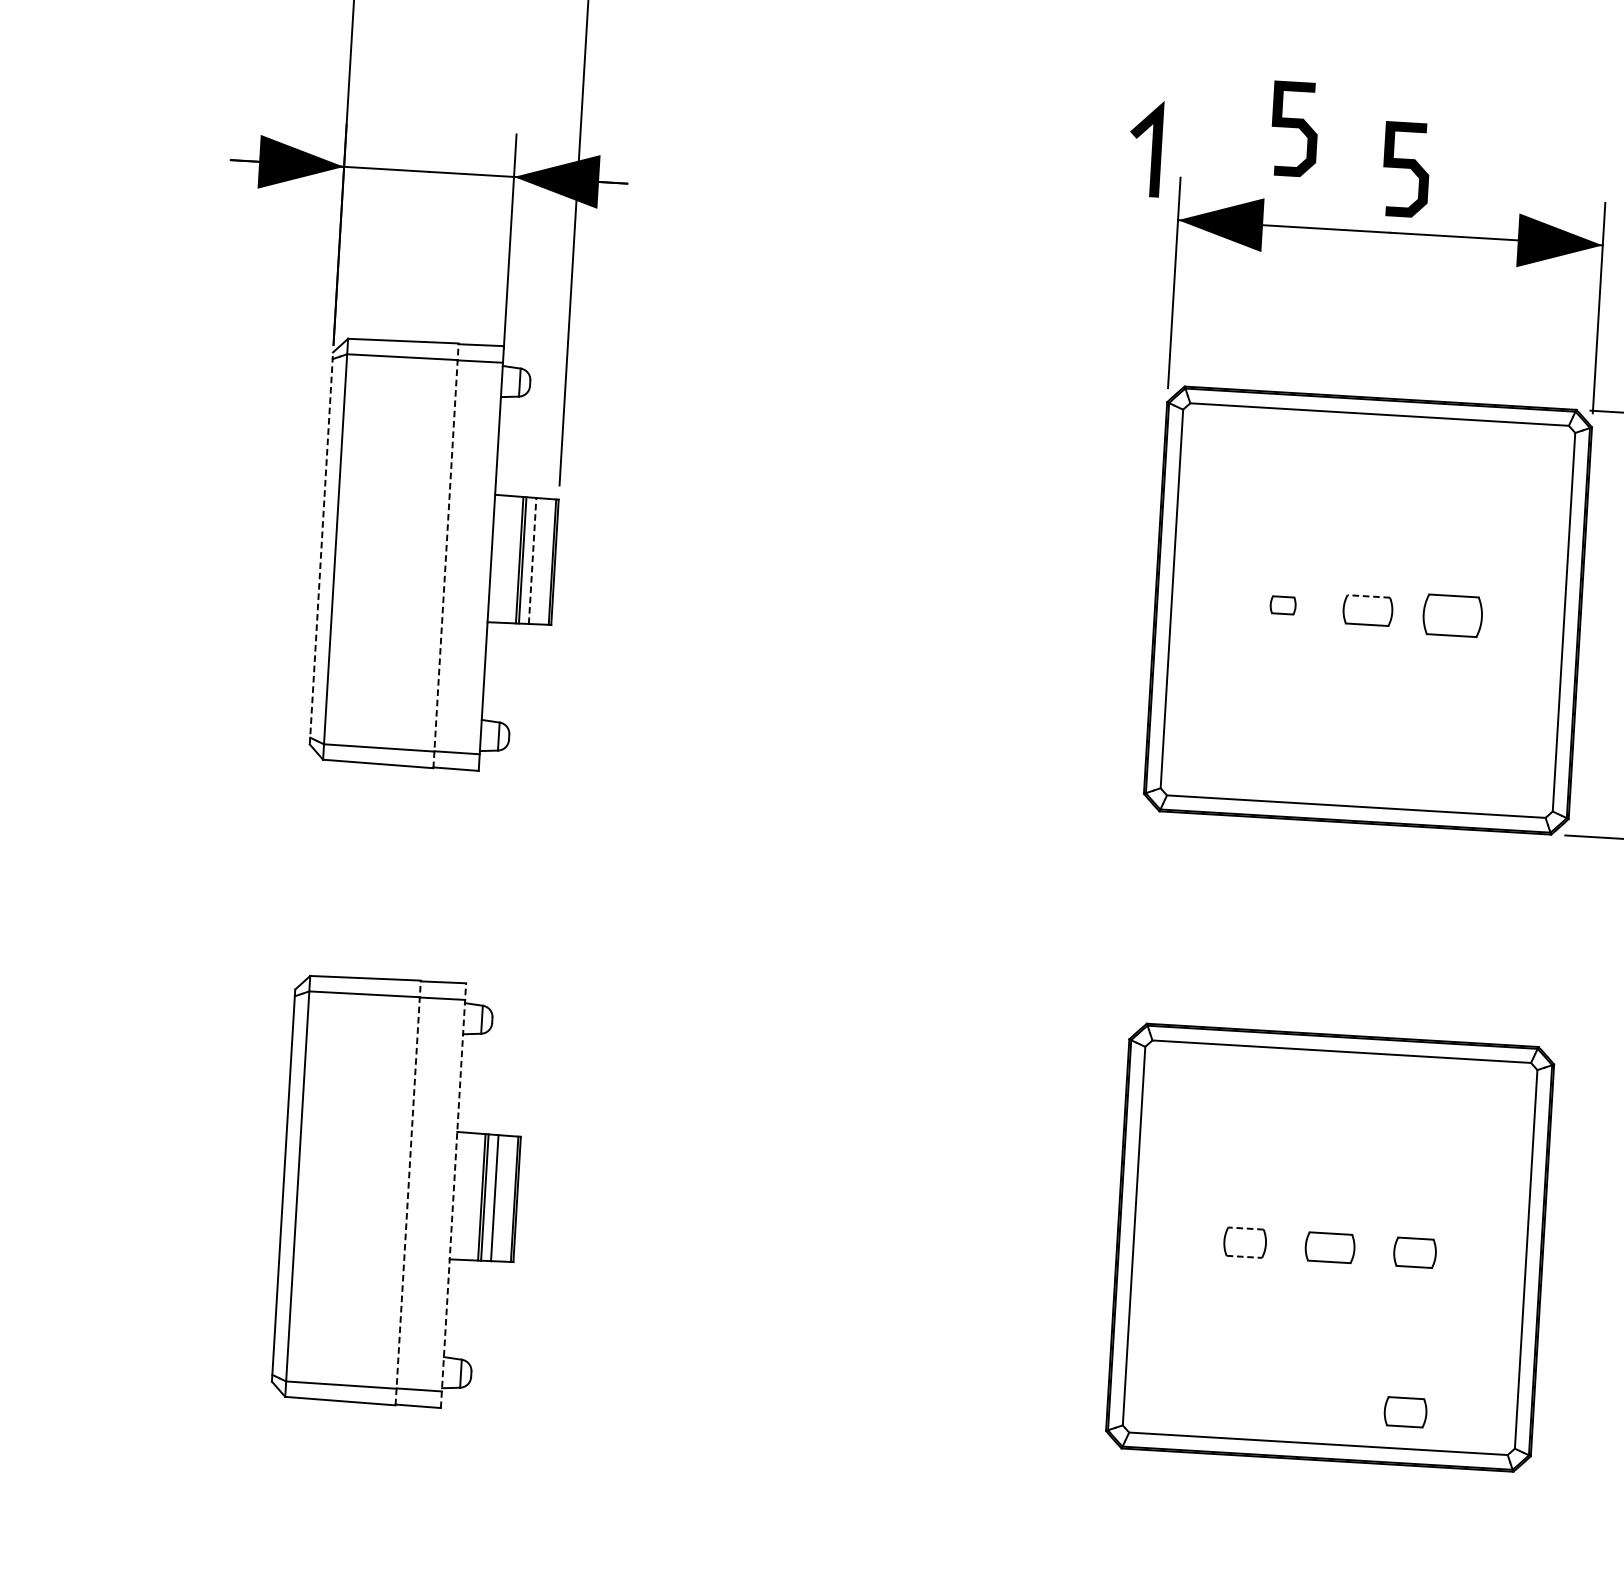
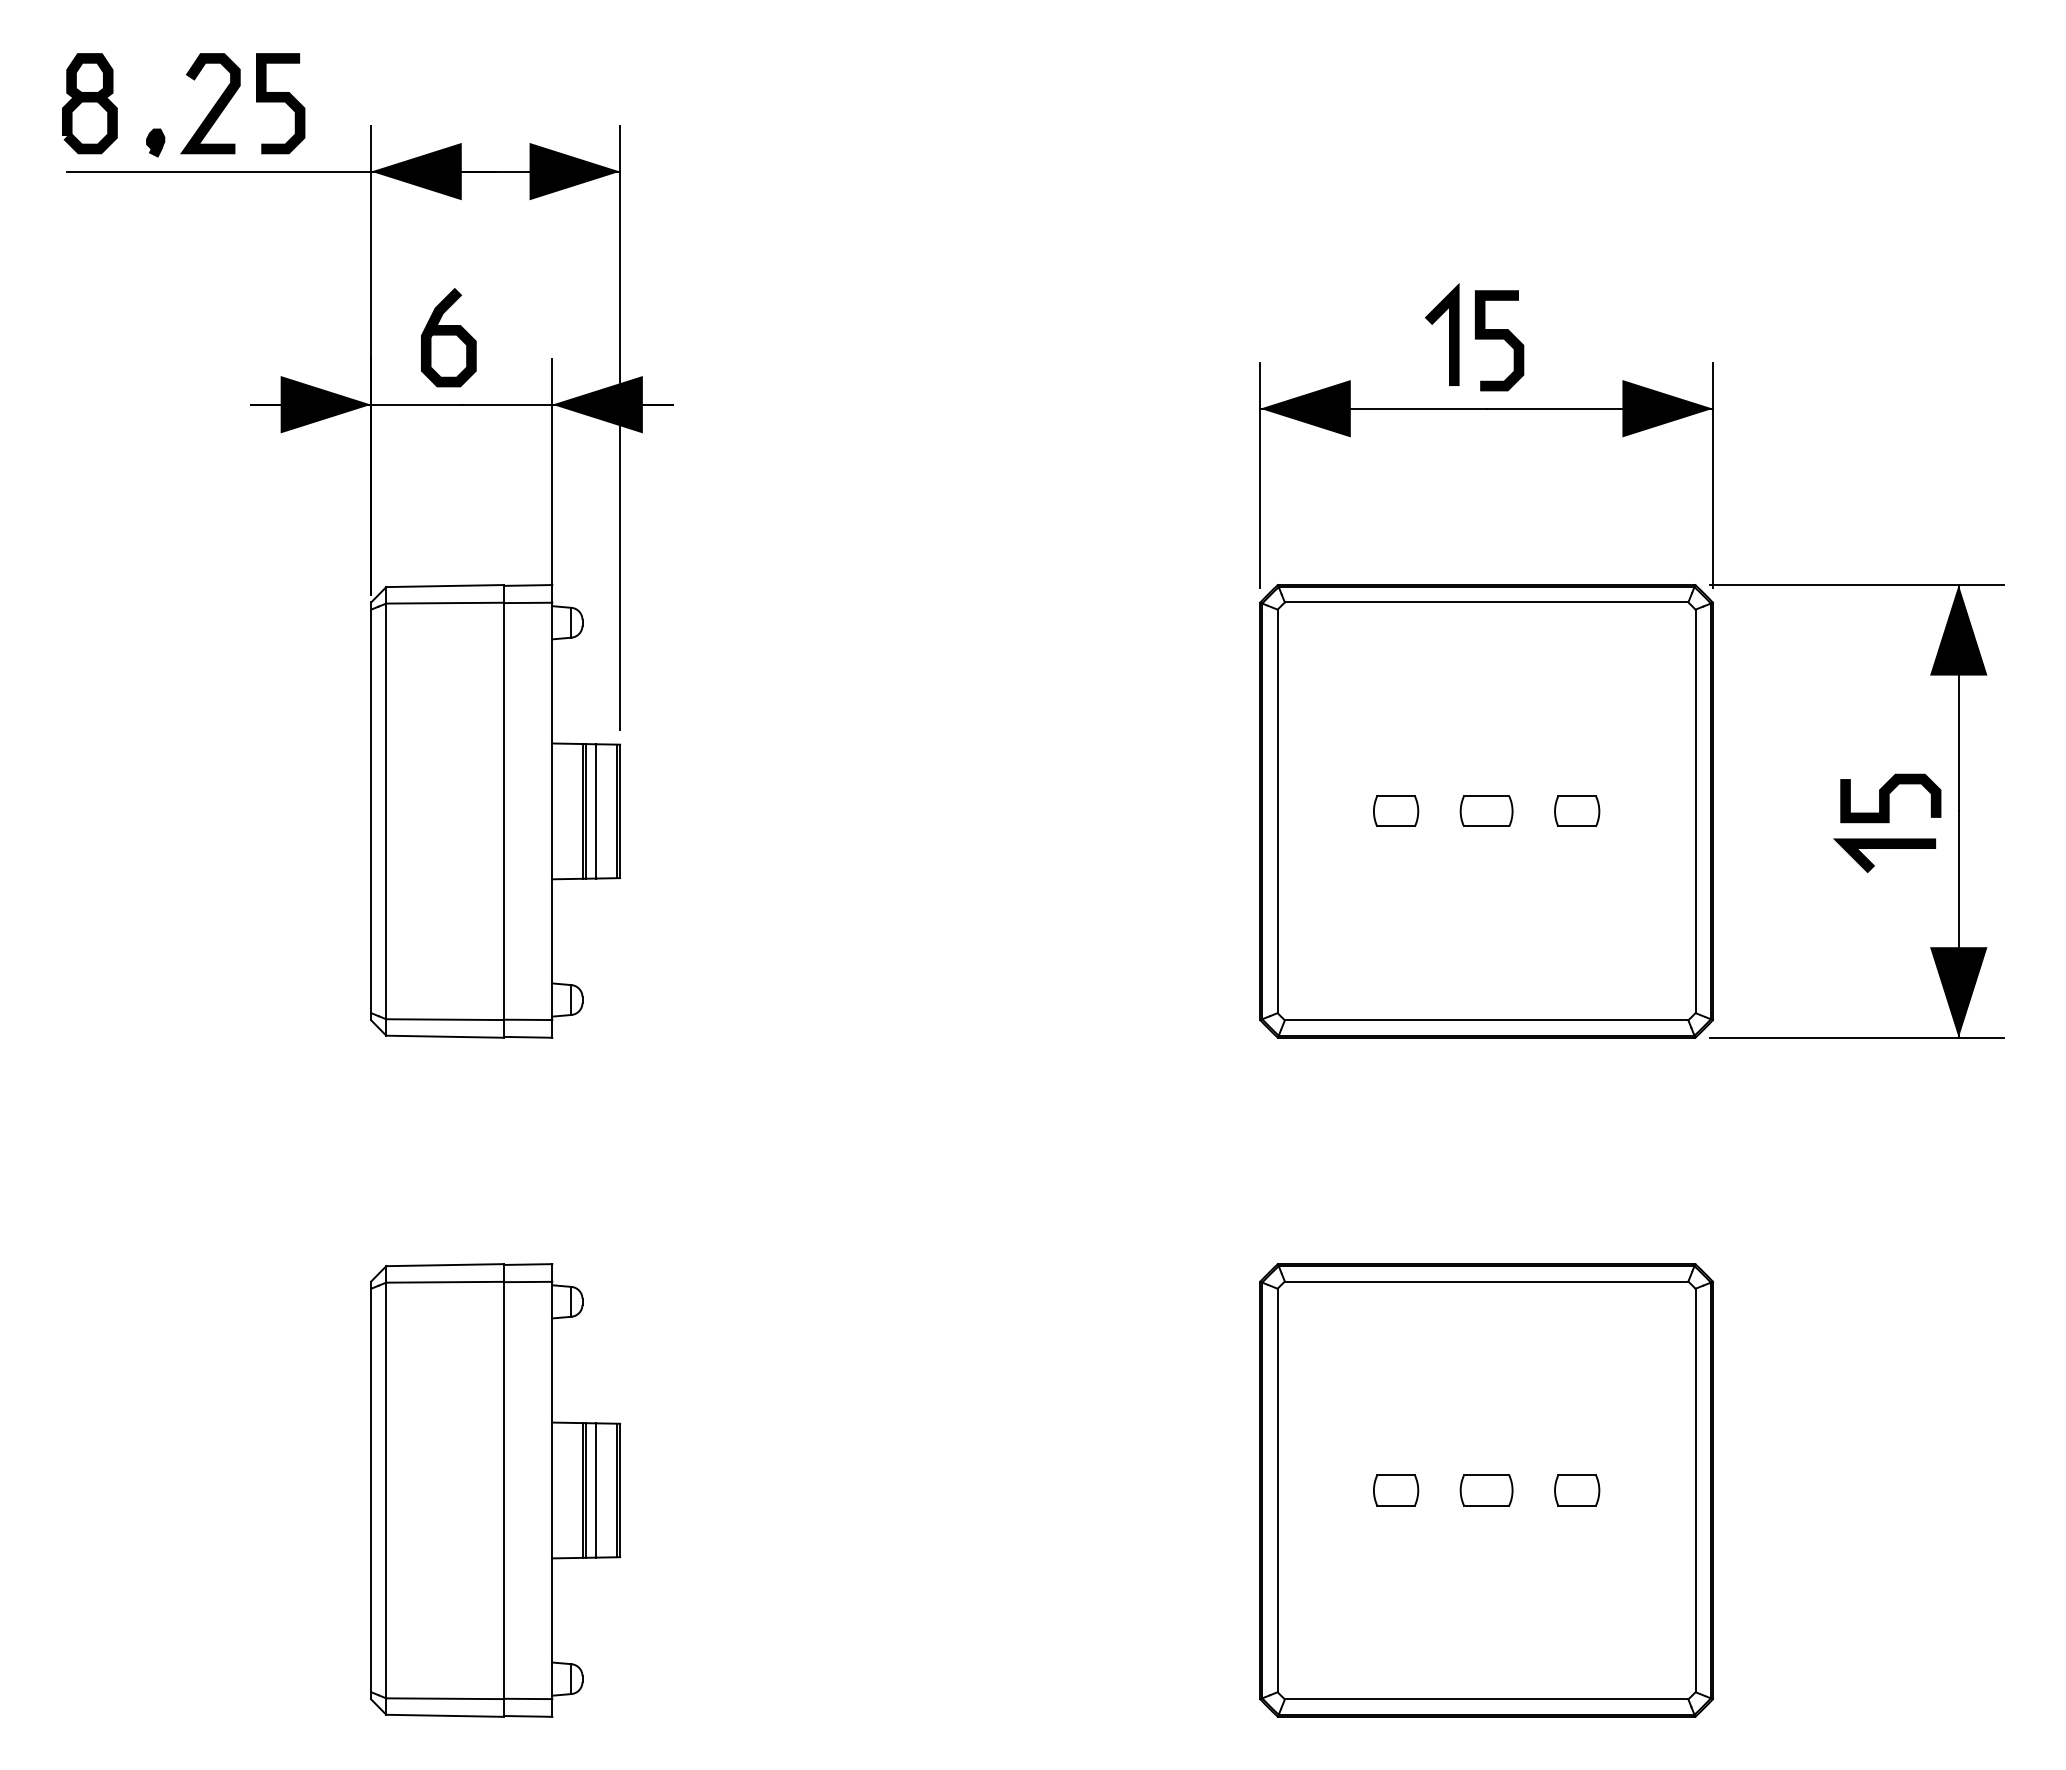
curve: (420, 106) -> (448, 335), added
curve: (1294, 128) -> (1378, 303), removed
line: (1152, 148) -> (1449, 334), moved
line: (321, 548) -> (371, 811), dashed -> solid
line: (446, 555) -> (504, 810), dashed -> solid
line: (532, 560) -> (596, 810), dashed -> solid
line: (1368, 596) -> (1486, 796), dashed -> solid
part: (1283, 604) -> (1396, 810), size x1.67
part: (1453, 614) -> (1577, 810), size x0.71
line: (408, 1192) -> (504, 1489), dashed -> solid
line: (453, 1194) -> (552, 1489), dashed -> solid
line: (1246, 1228) -> (1396, 1475), dashed -> solid
line: (1244, 1256) -> (1396, 1505), dashed -> solid
part: (1405, 1412) -> (1577, 1660), removed

